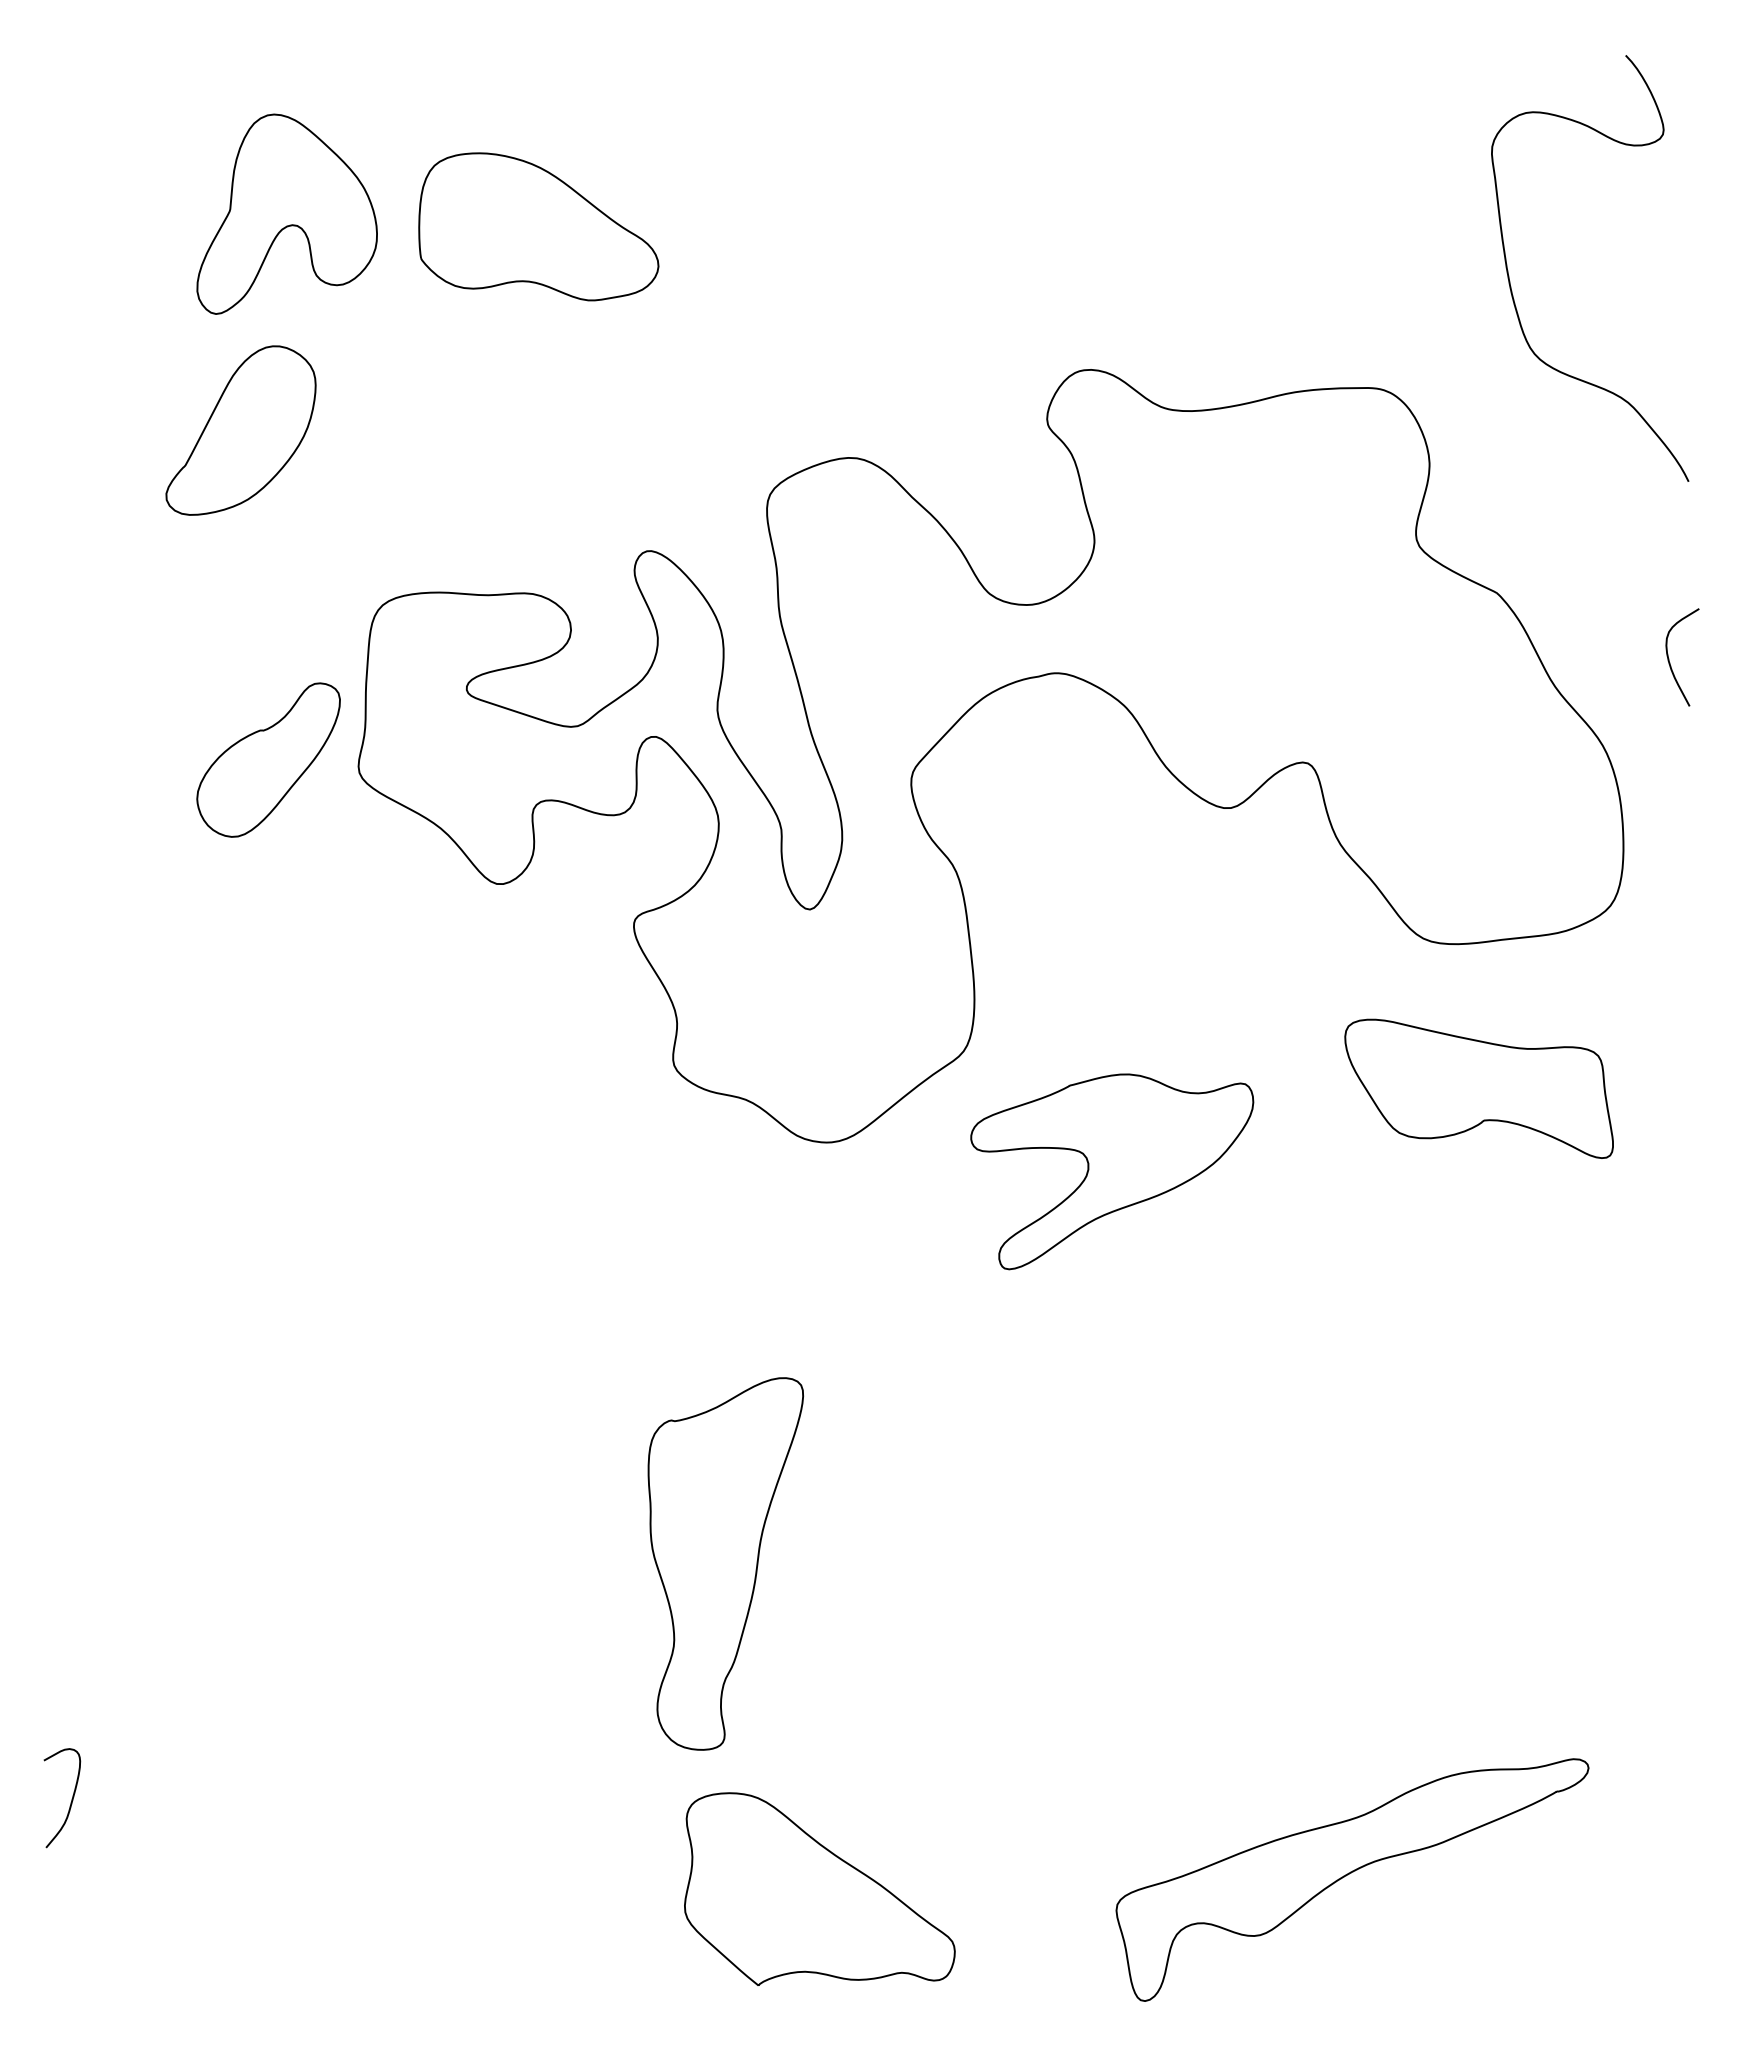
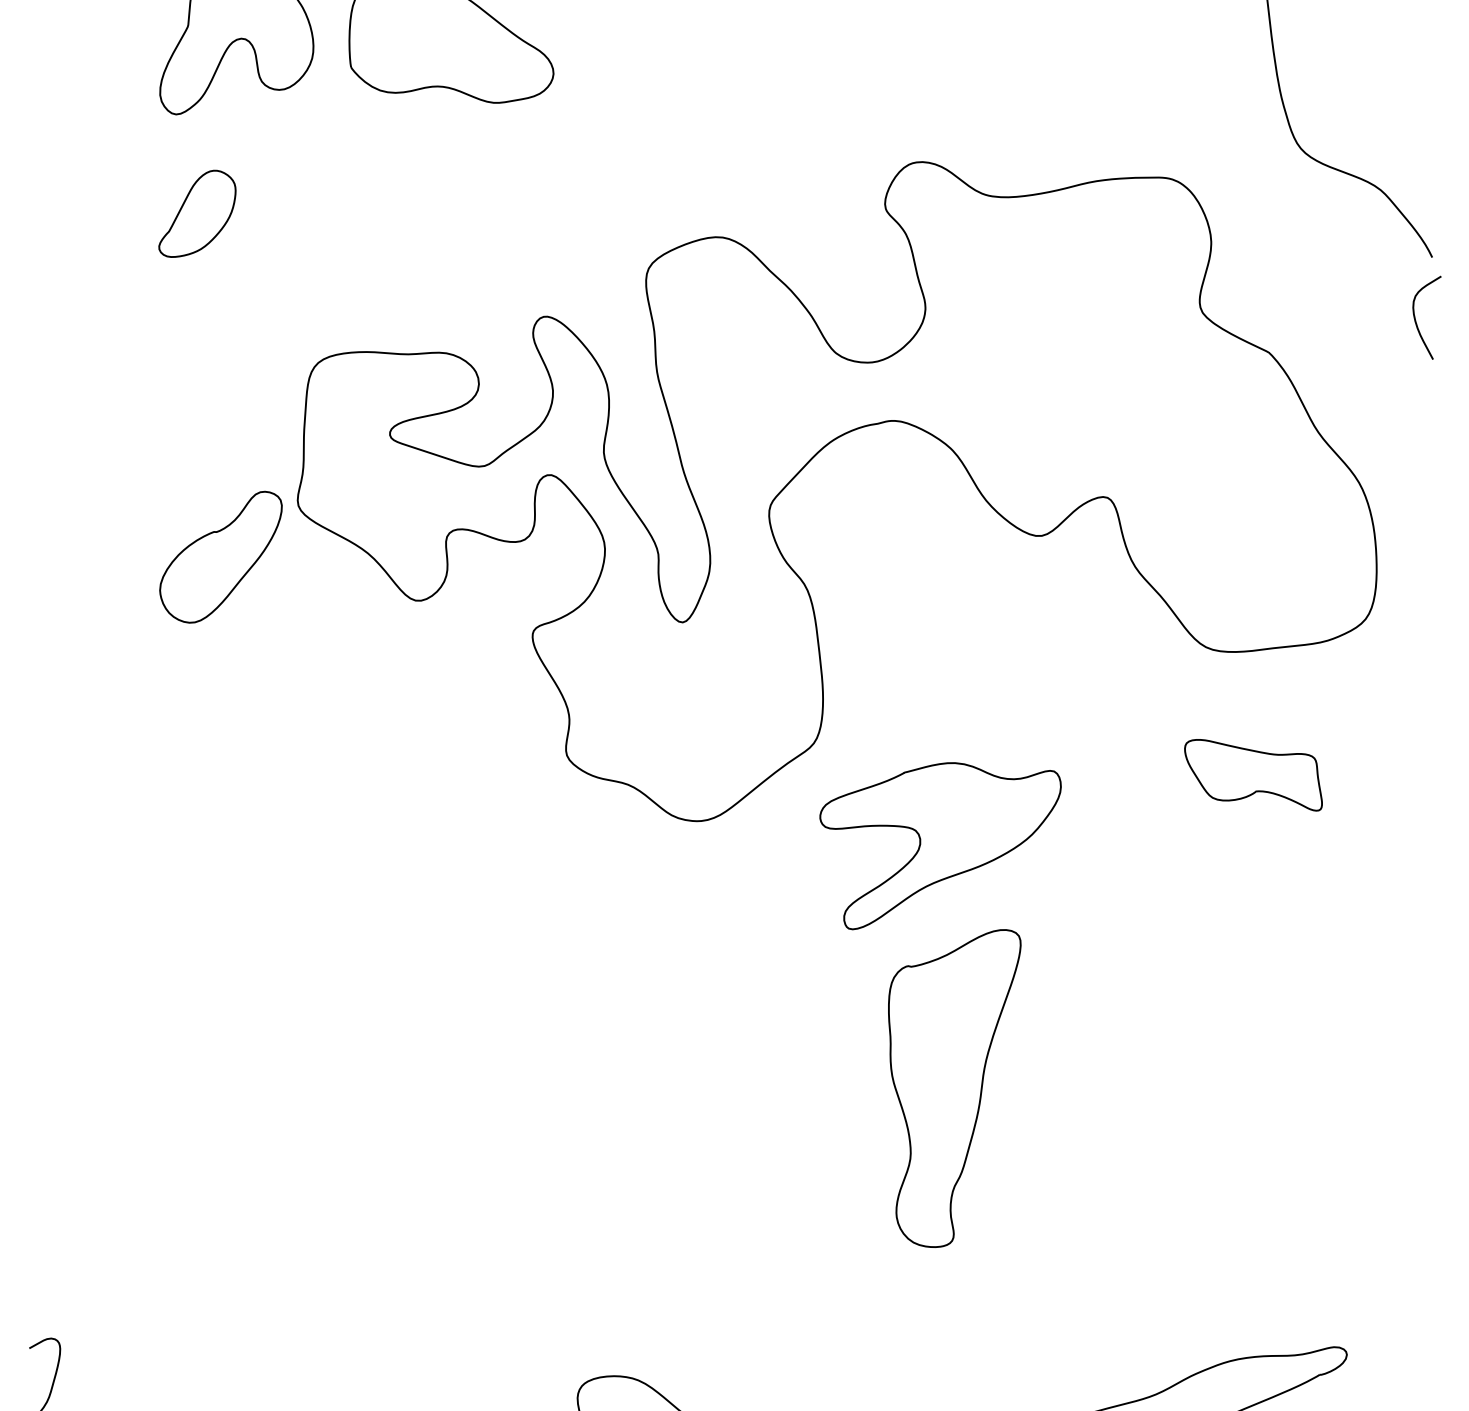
part: (240, 430) -> (197, 213), size x0.6
curve: (1670, 662) -> (1416, 322), moved
part: (268, 759) -> (220, 556), moved
part: (1478, 1088) -> (1253, 775), size x0.6
part: (725, 1563) -> (954, 1088), moved

